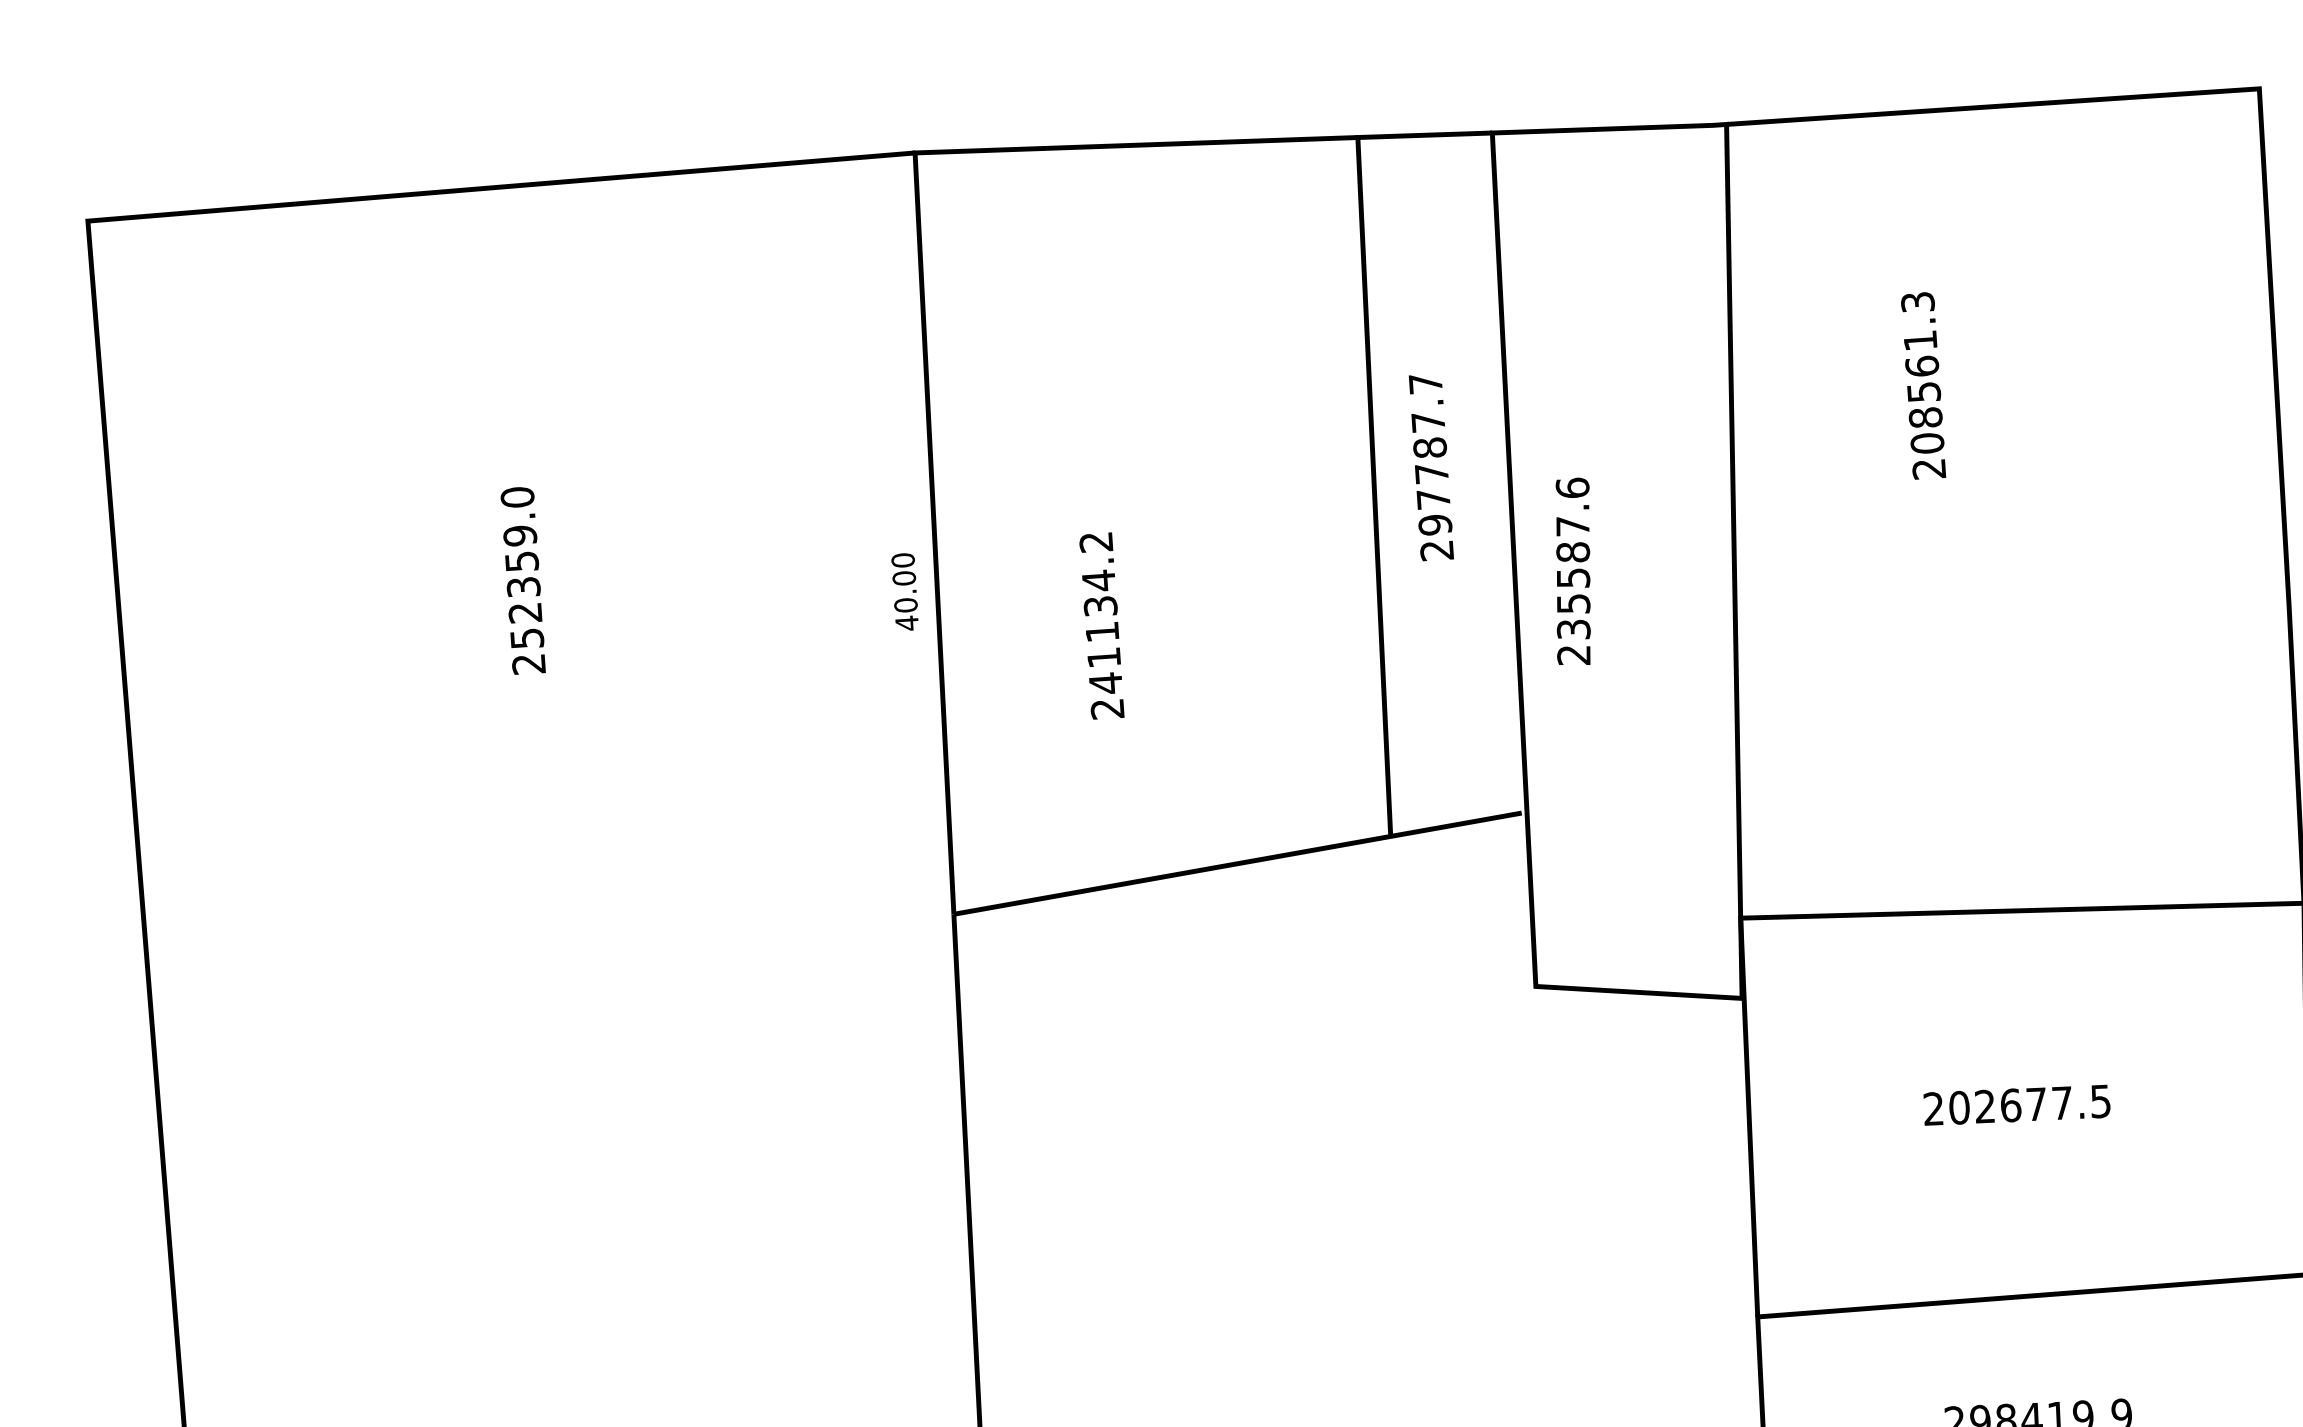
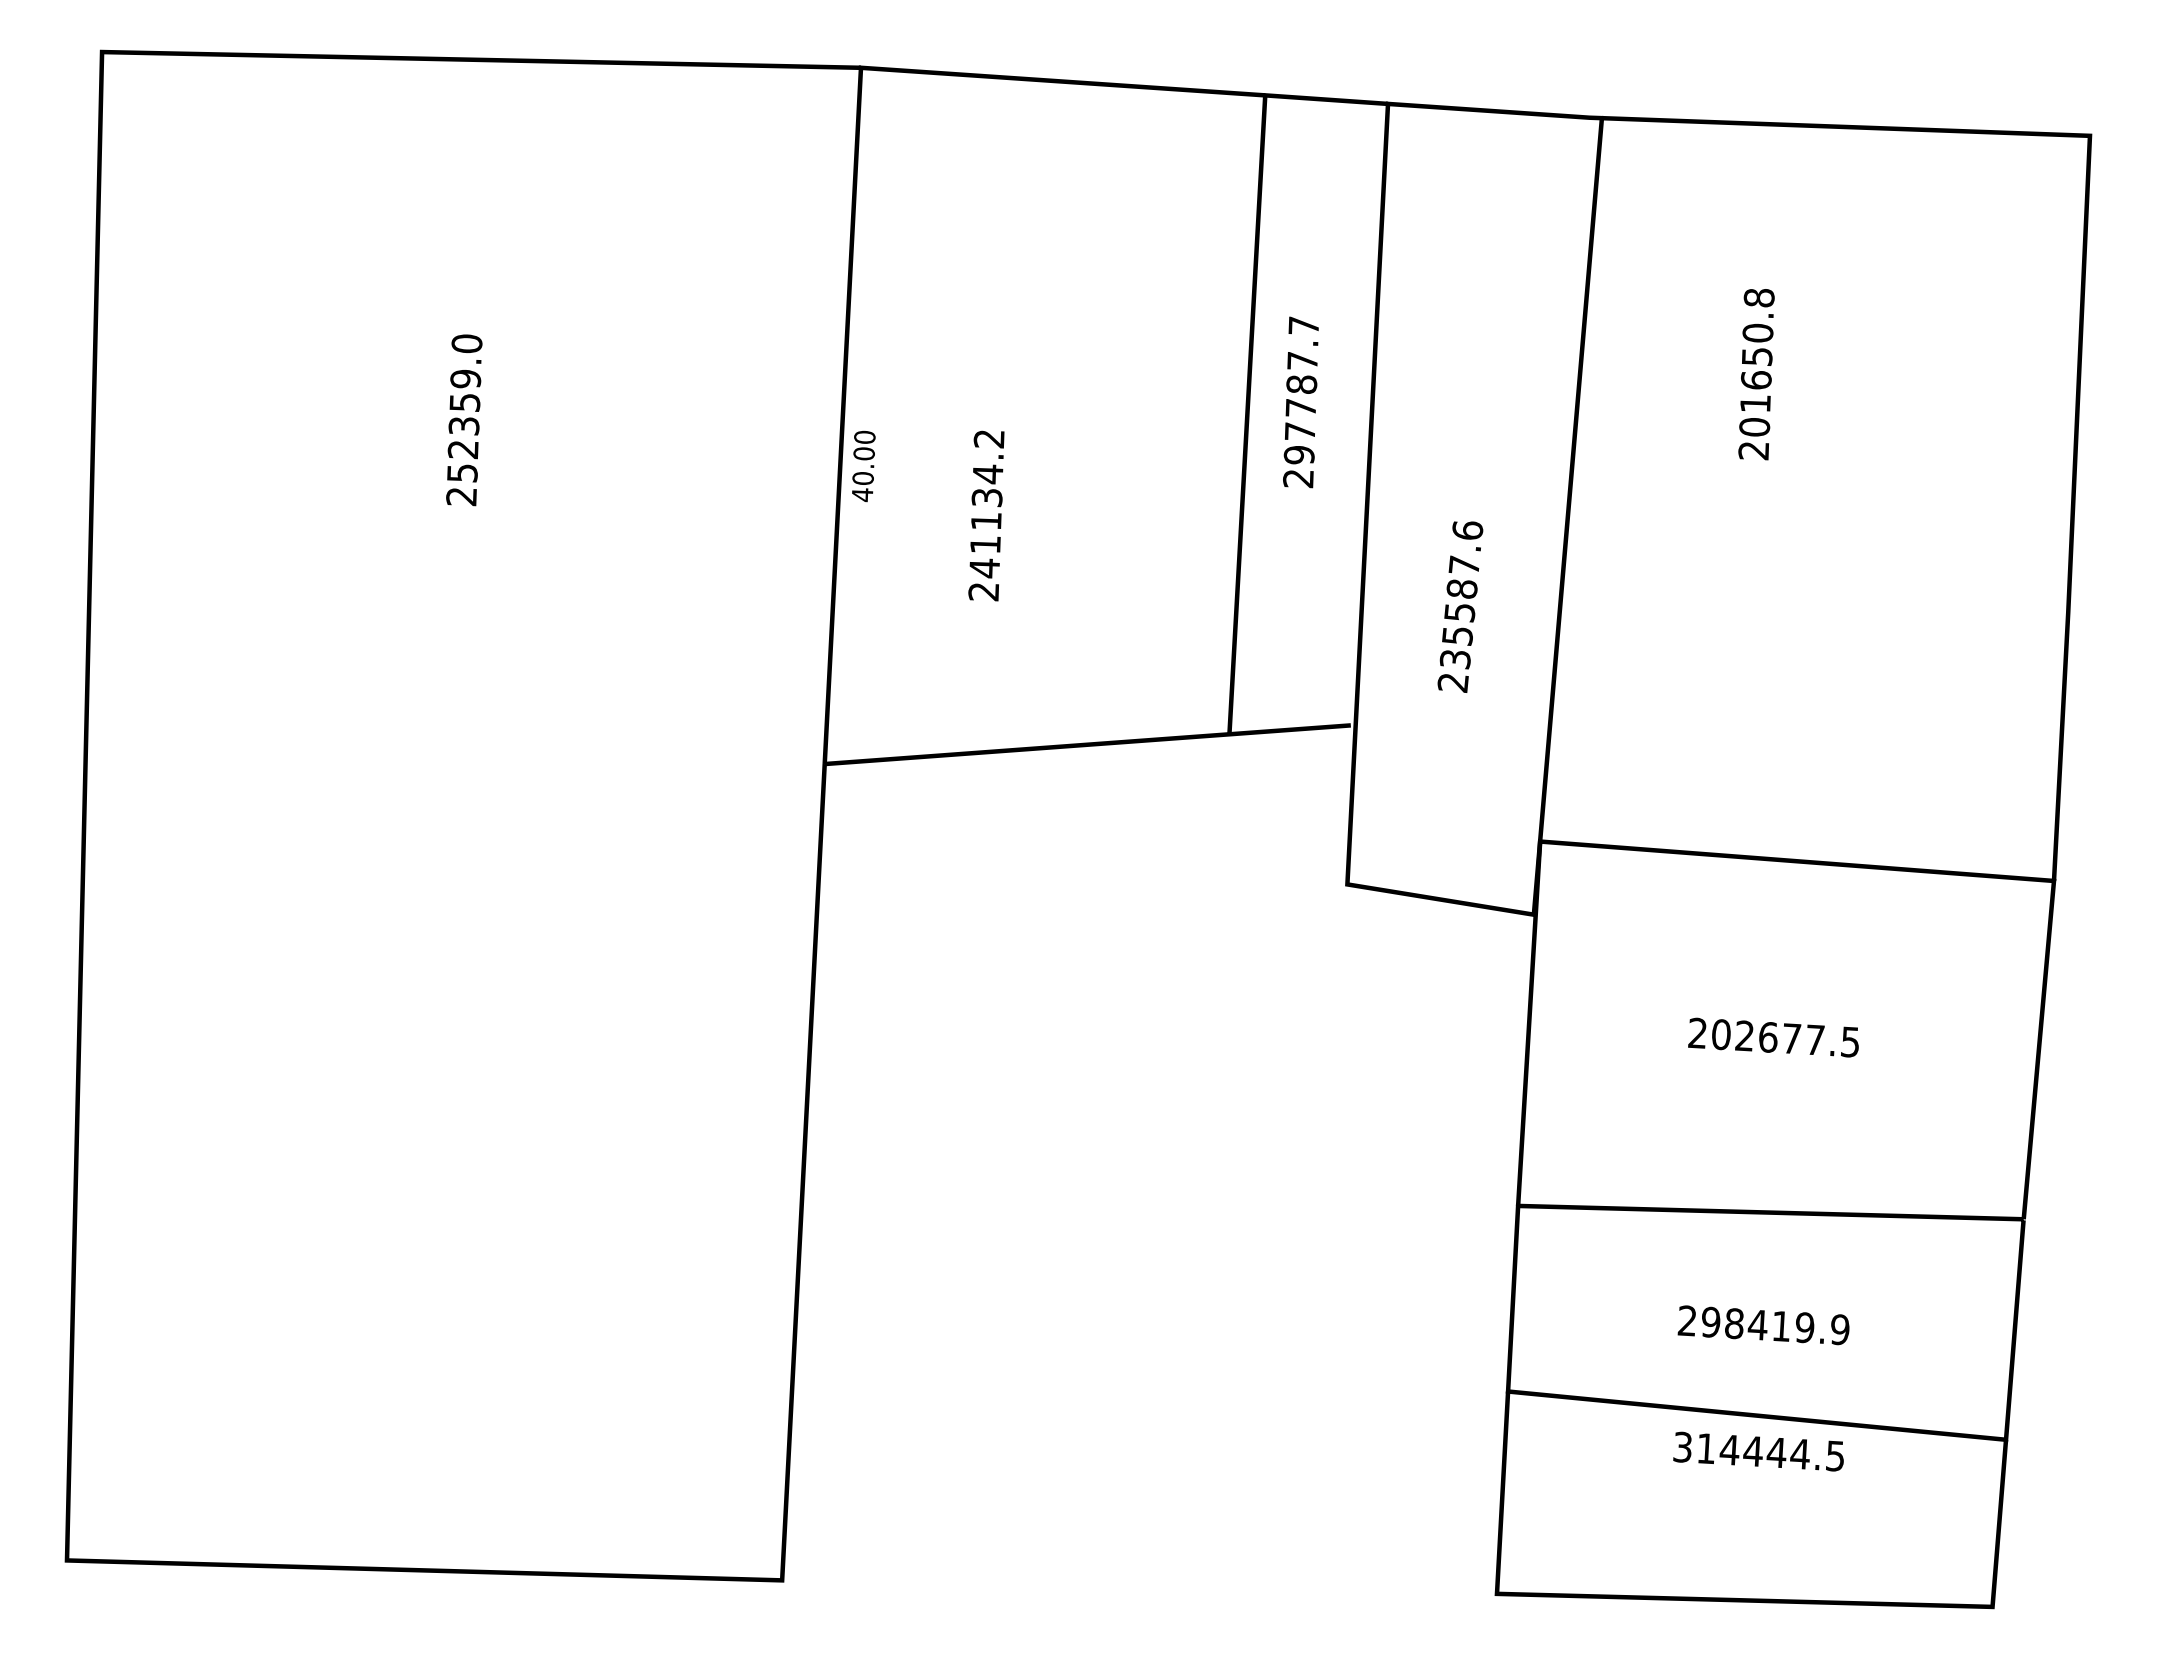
text: (1922, 360) -> (1757, 351), 208561.3 -> 201650.8
text: (1573, 571) -> (1460, 606), moved
text: (904, 592) -> (863, 466), moved

